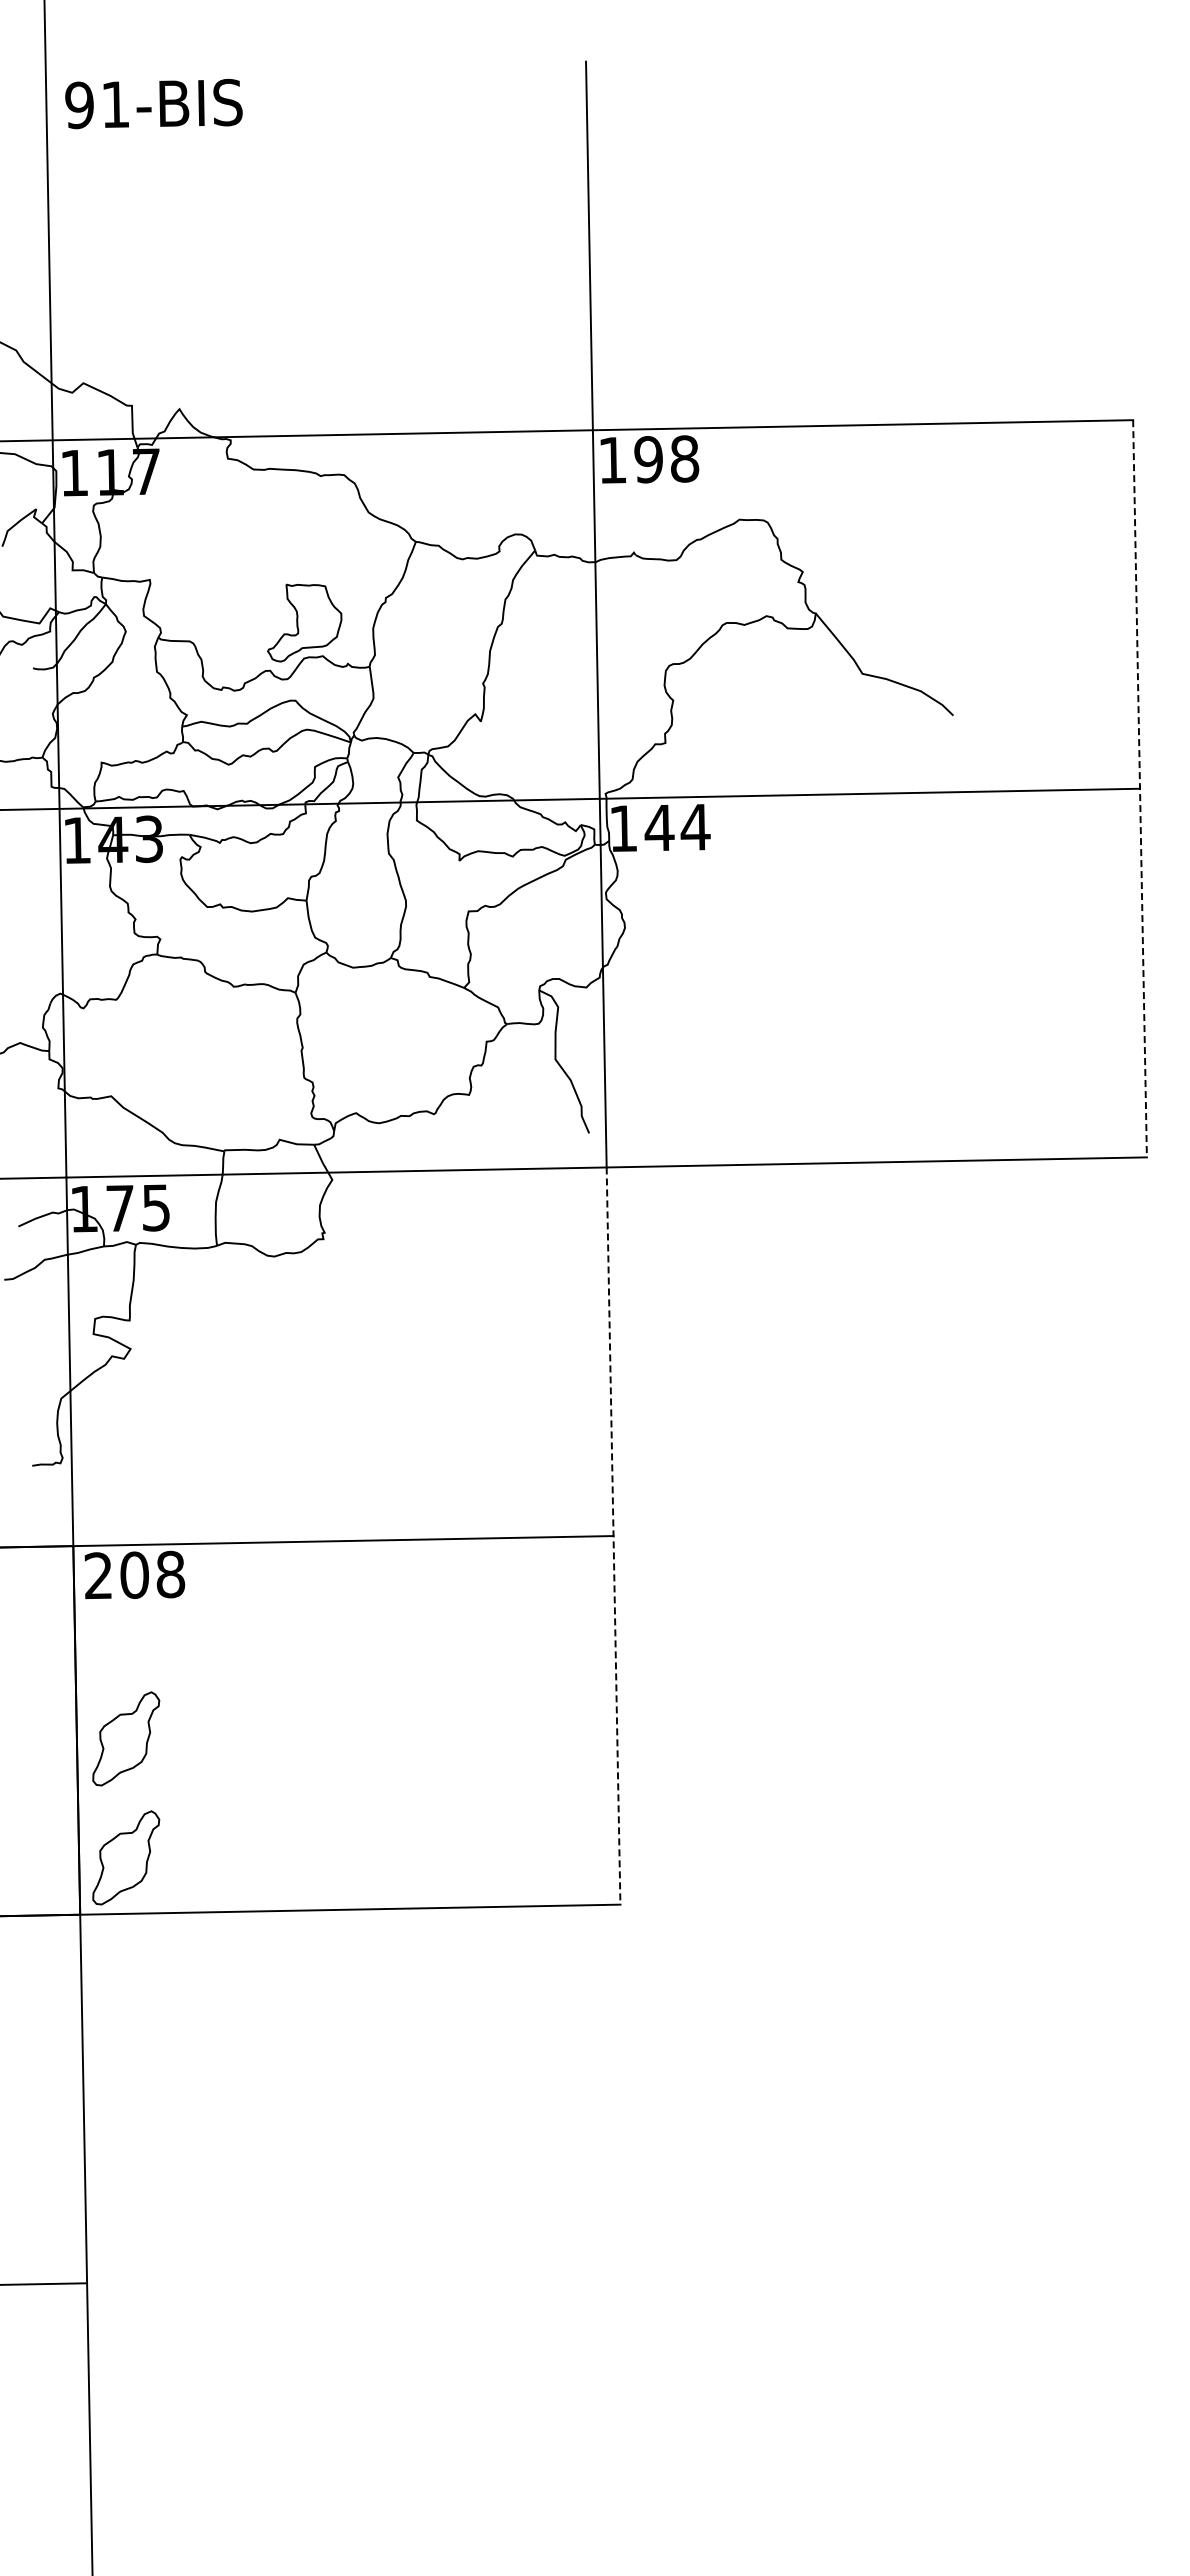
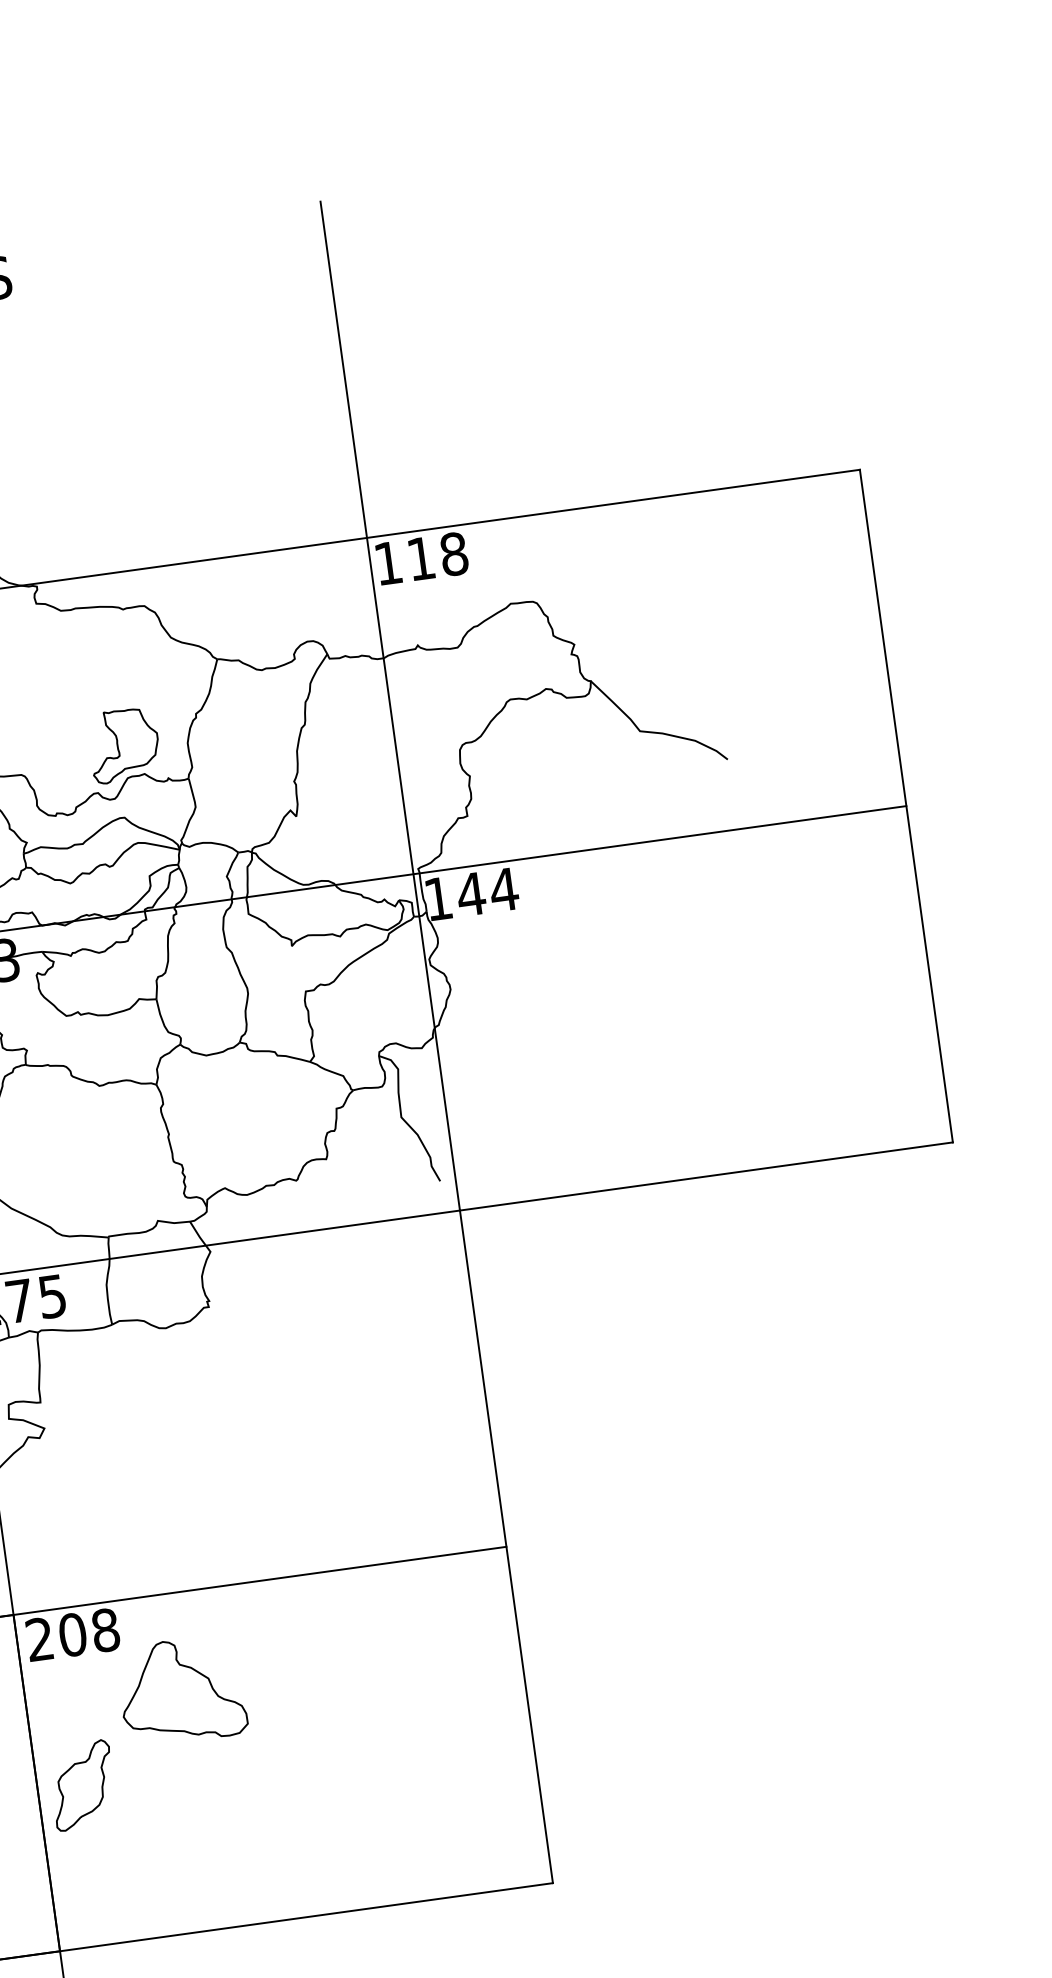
text: (648, 459) -> (421, 558), 198 -> 118
line: (1140, 788) -> (906, 805), dashed -> solid
line: (613, 1536) -> (506, 1547), dashed -> solid
part: (245, 1648) -> (182, 1689), added
part: (126, 1857) -> (96, 1893), removed

